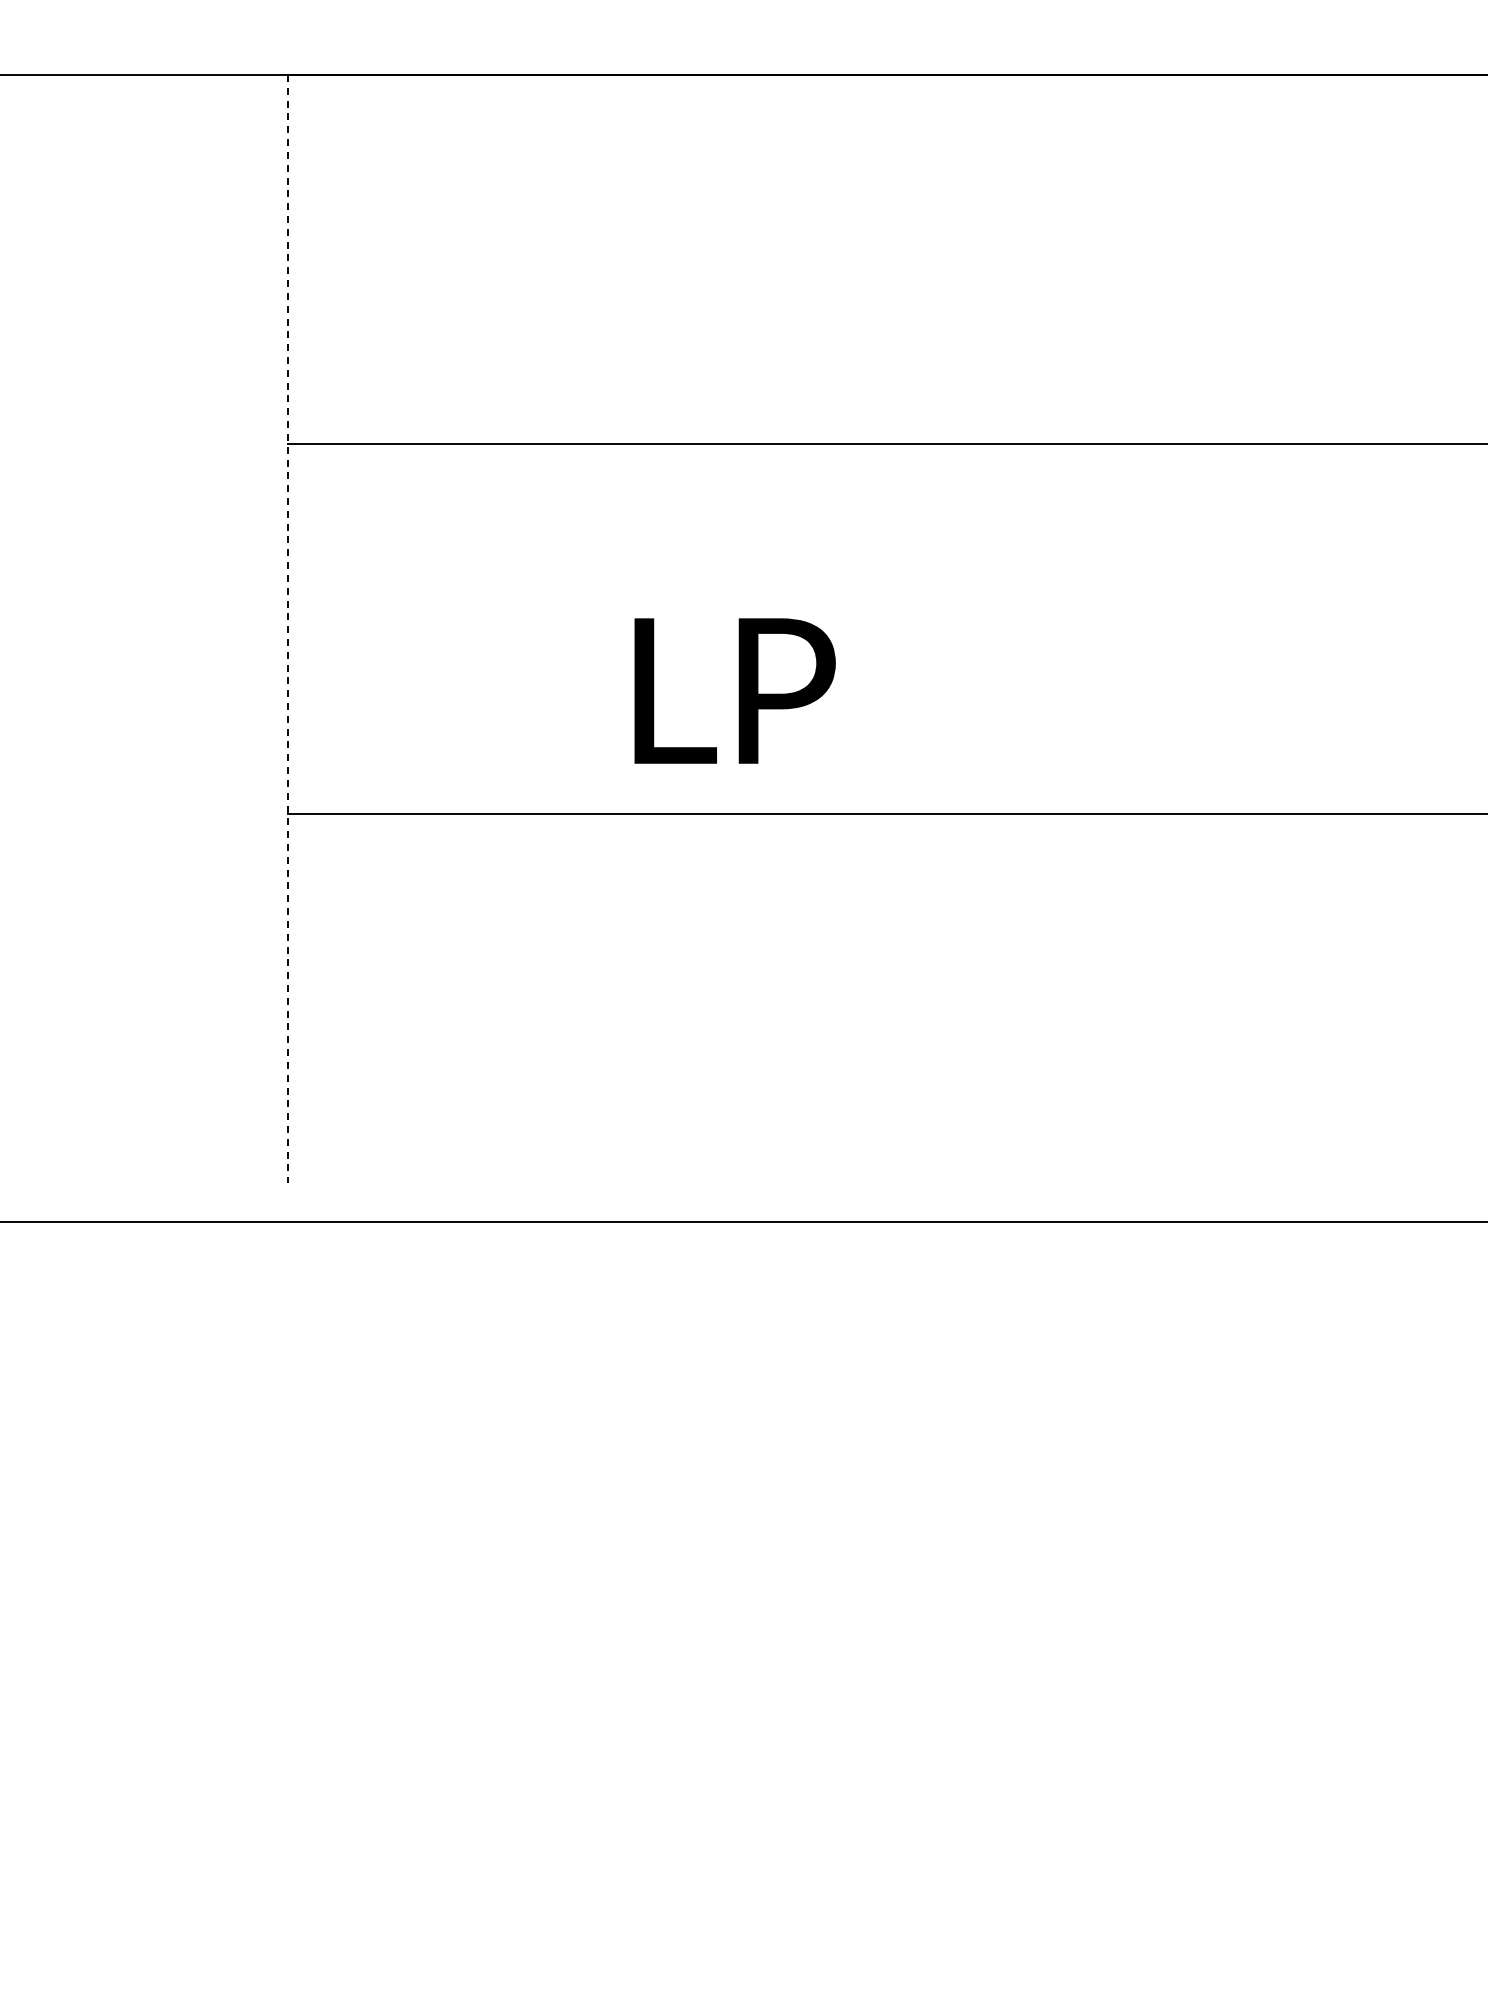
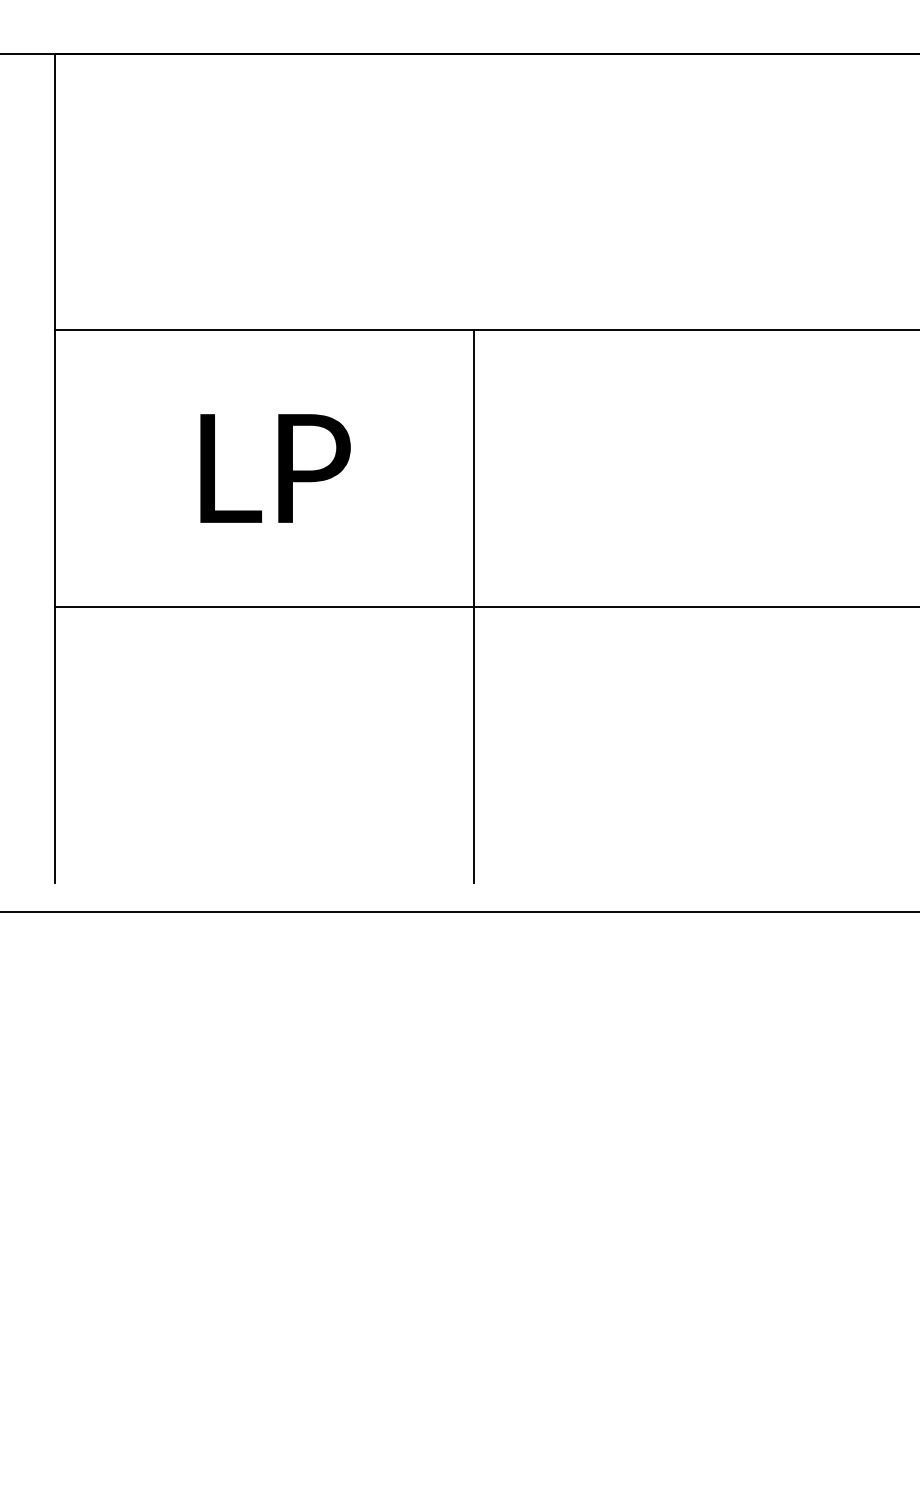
line: (288, 629) -> (54, 468), dashed -> solid
text: (734, 690) -> (275, 468), moved
line: (849, 813) -> (473, 606), added

